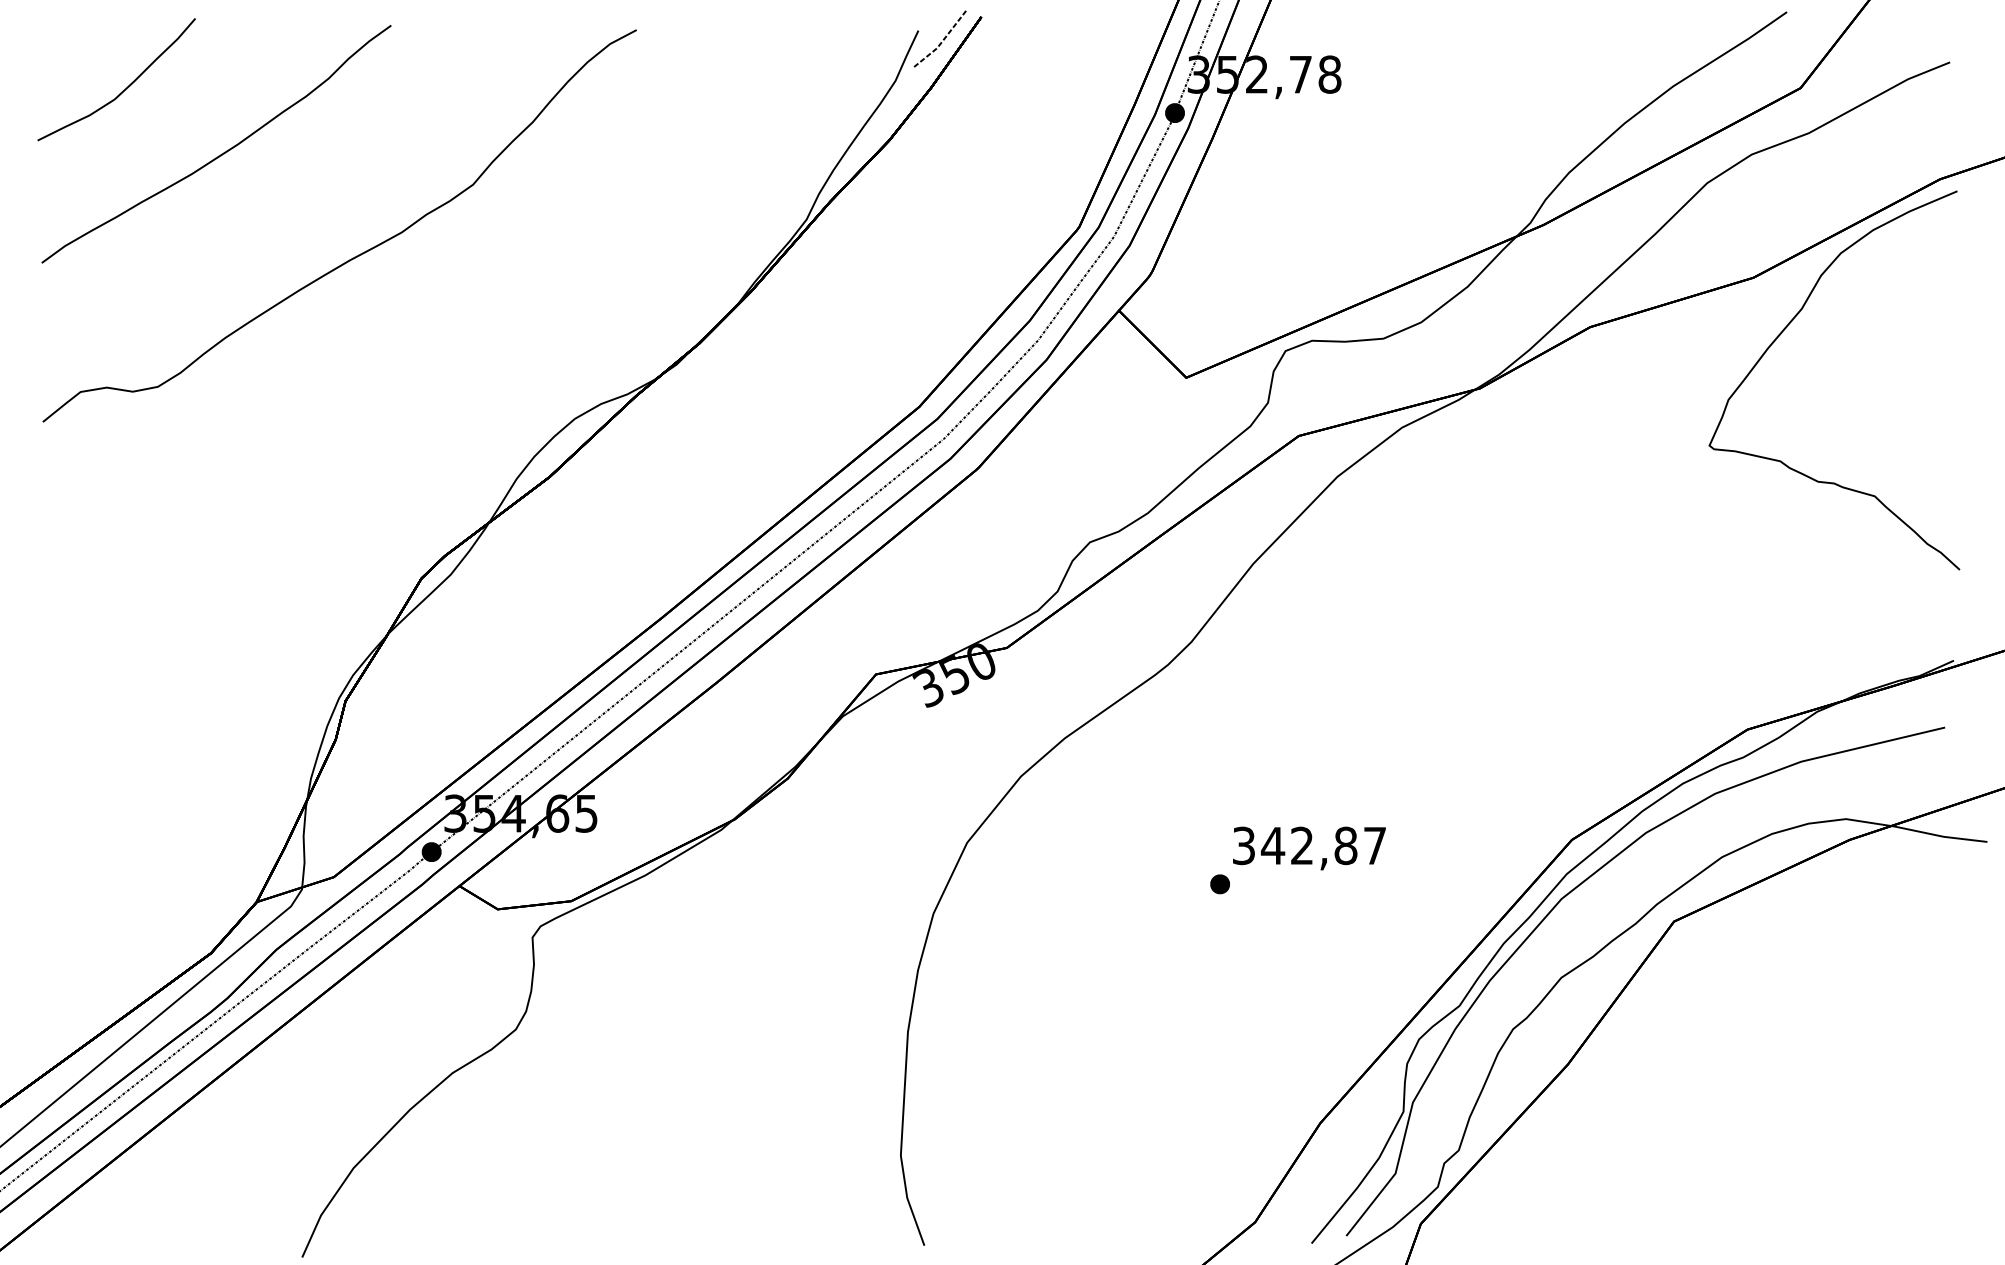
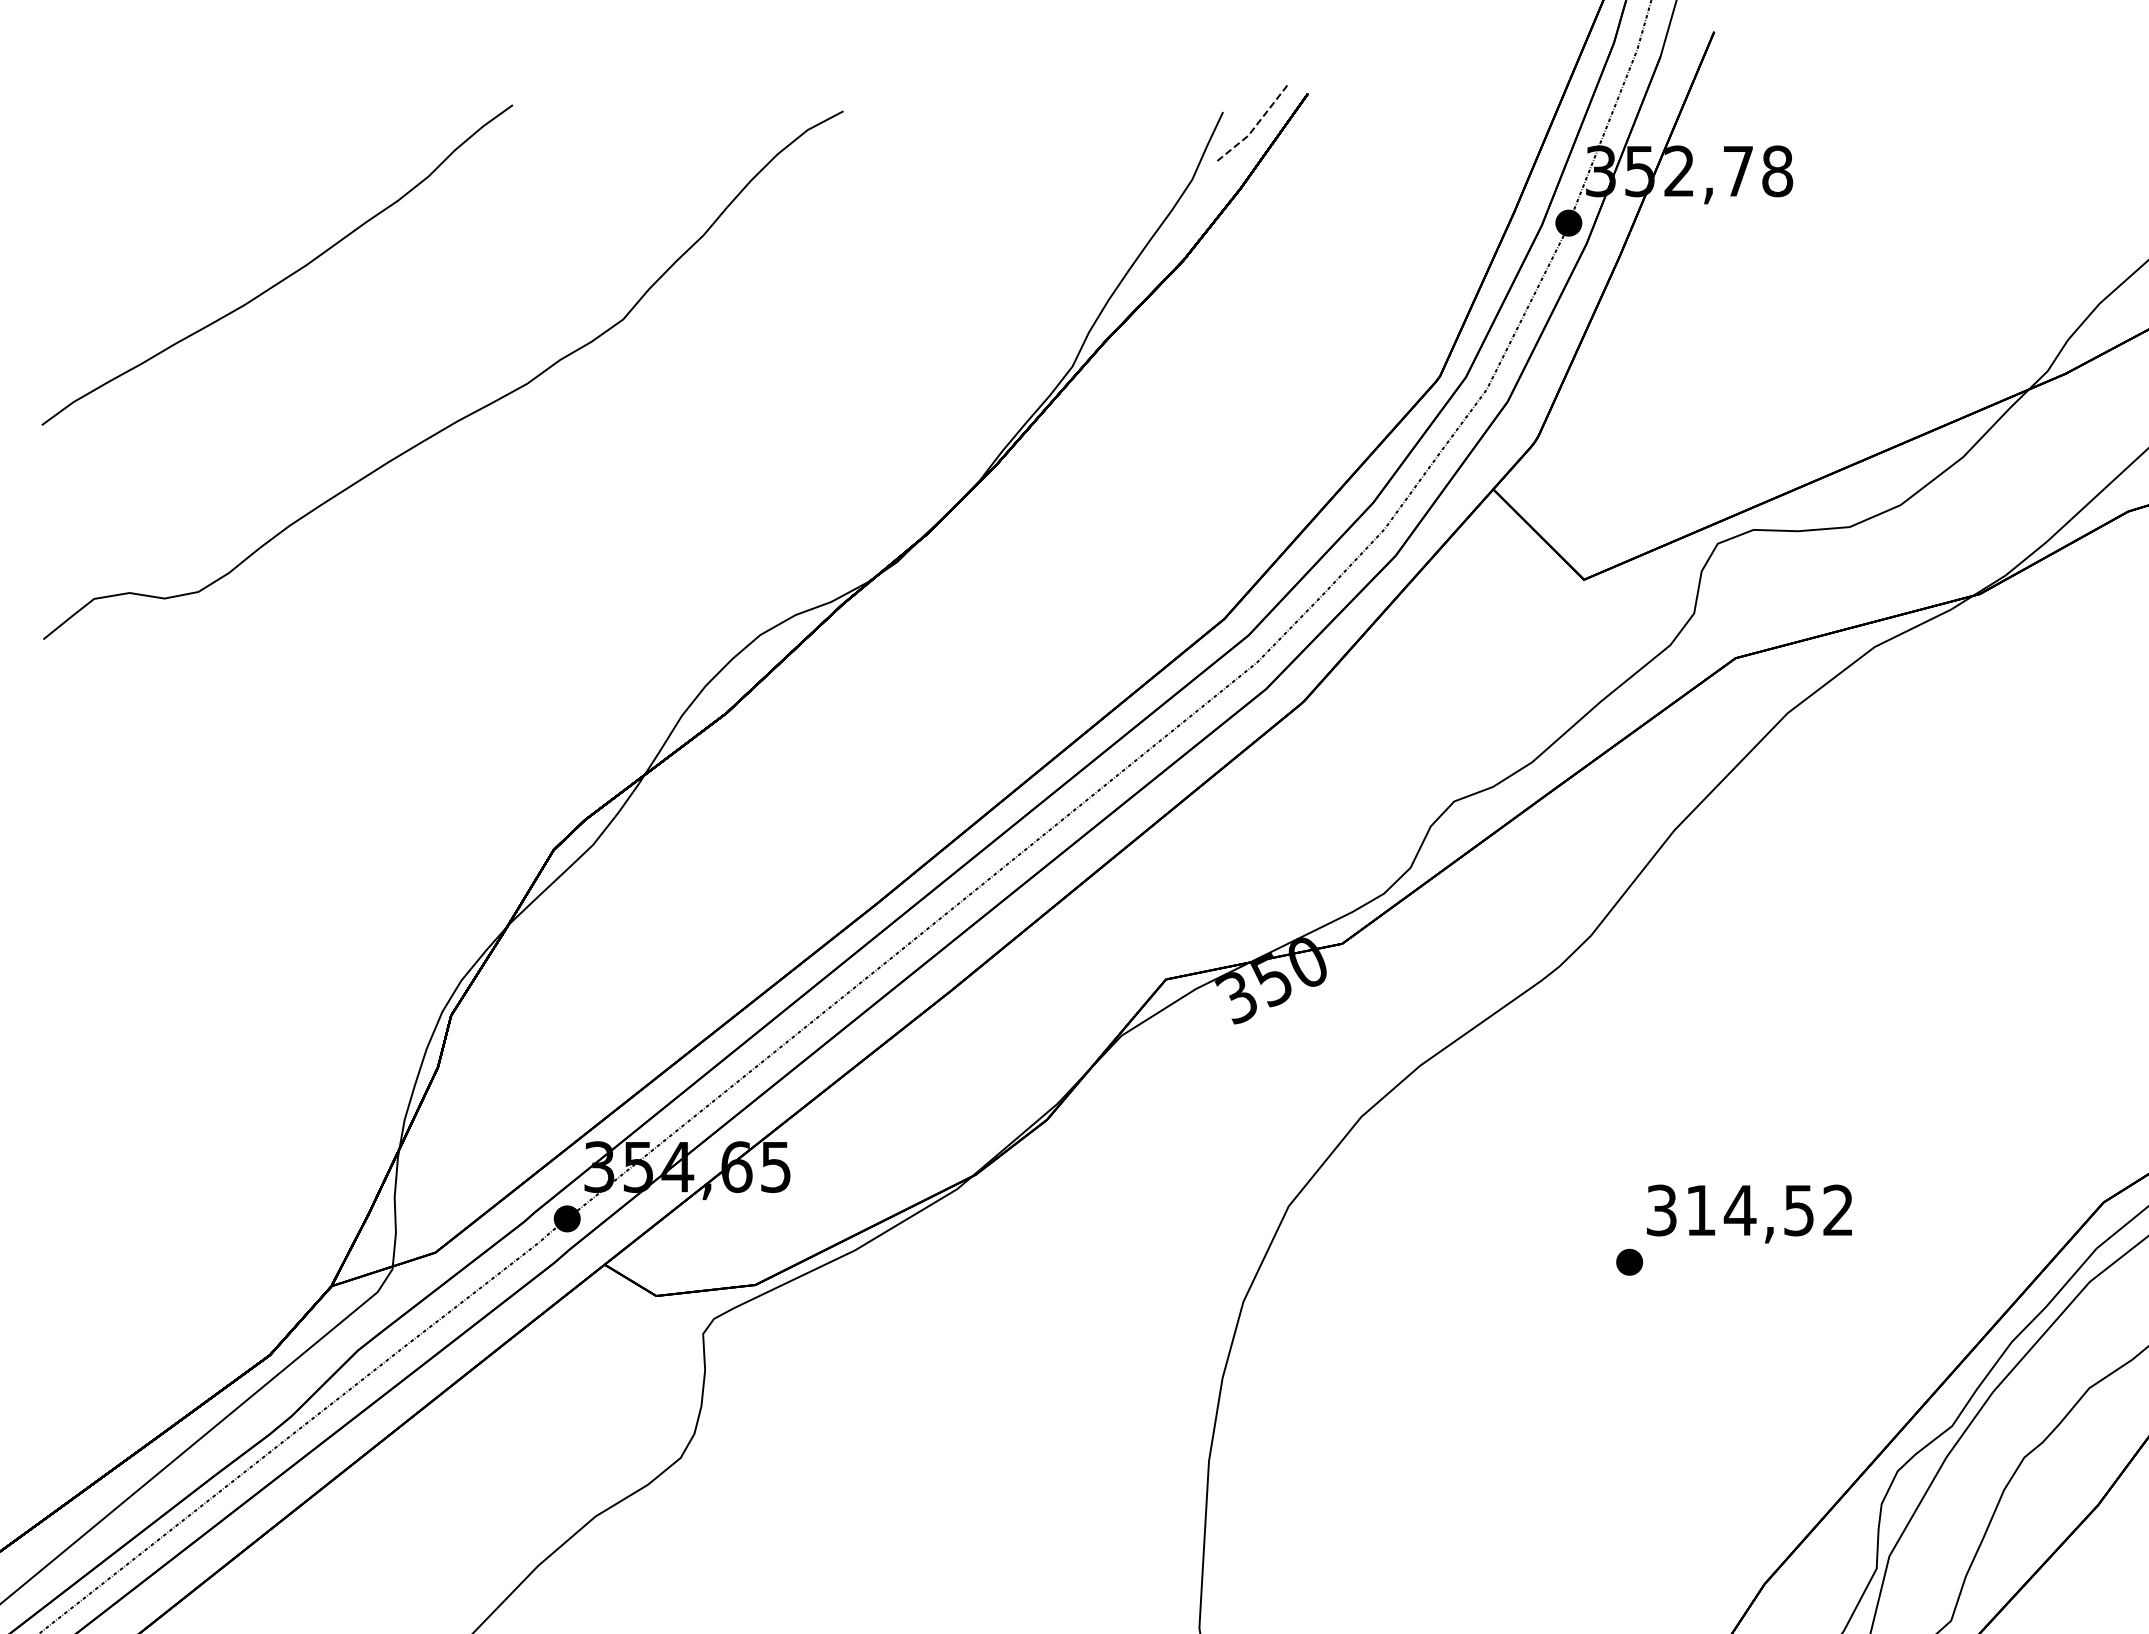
curve: (122, 90) -> (150, 192), removed
text: (1322, 845) -> (1767, 1209), 342,87 -> 314,52

